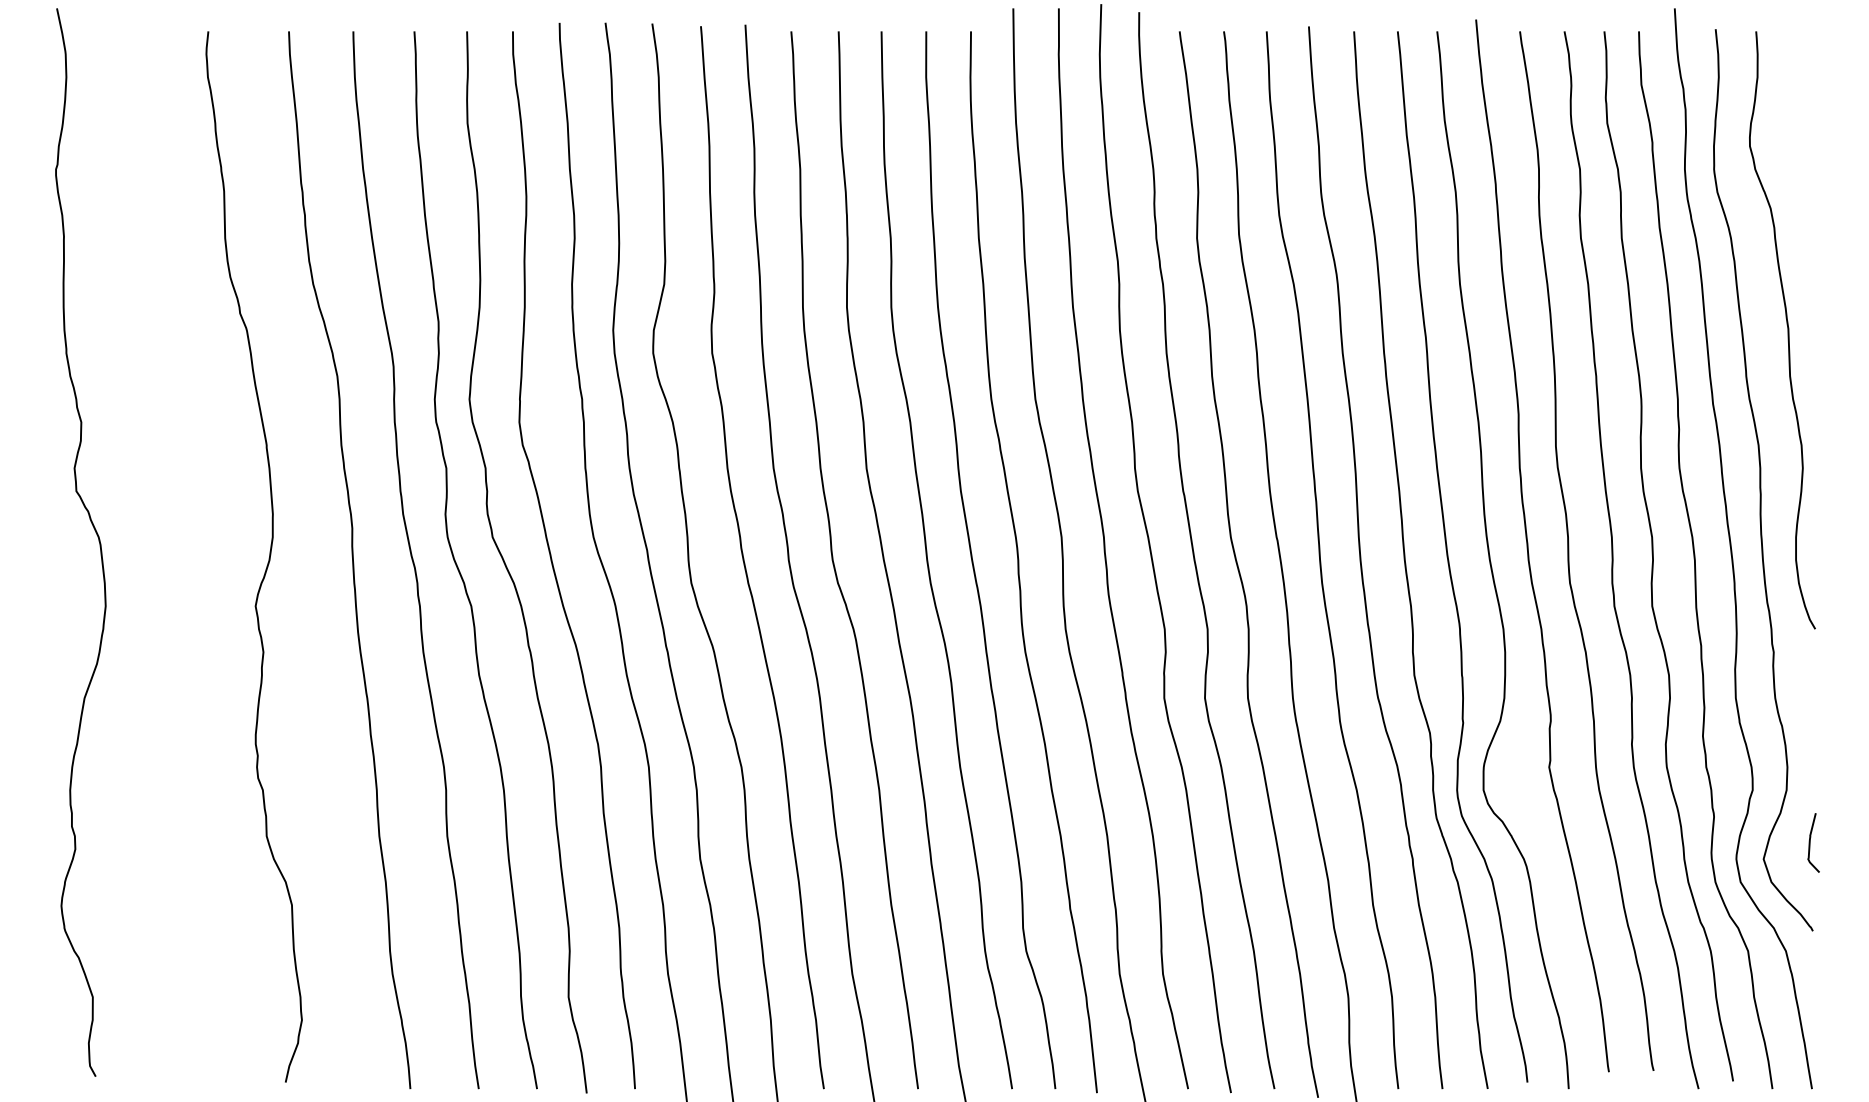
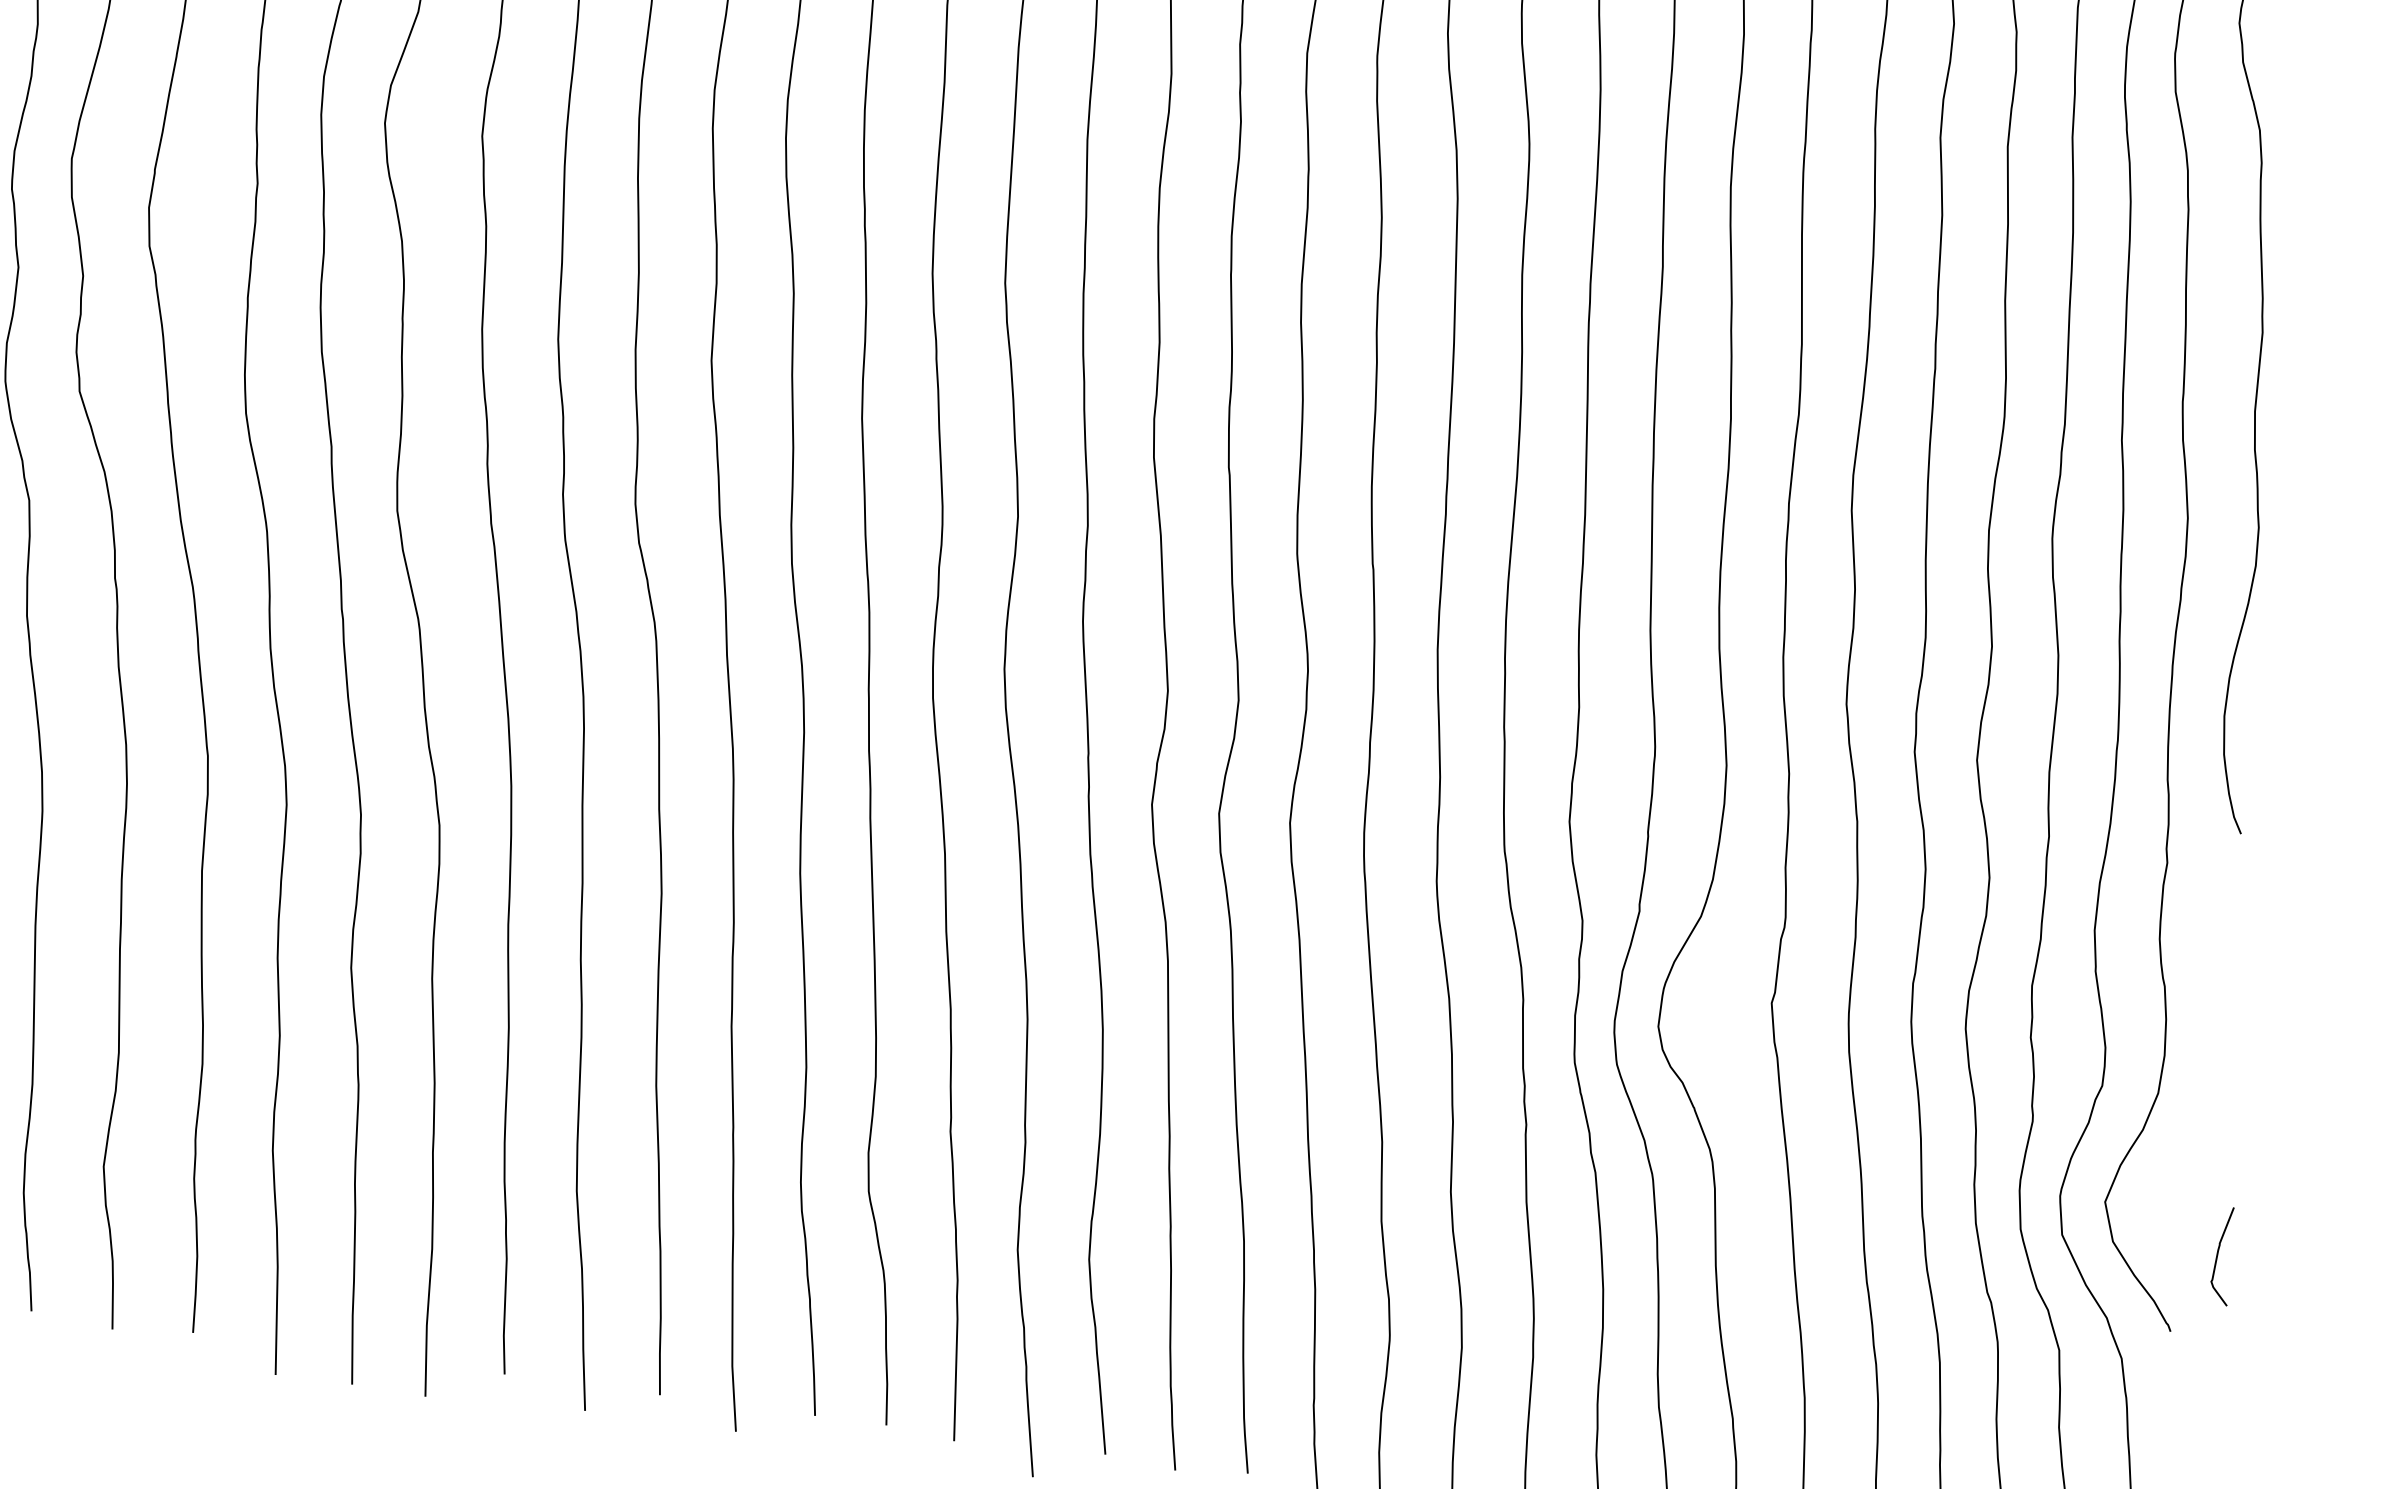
curve: (1810, 842) -> (2218, 1254), moved

